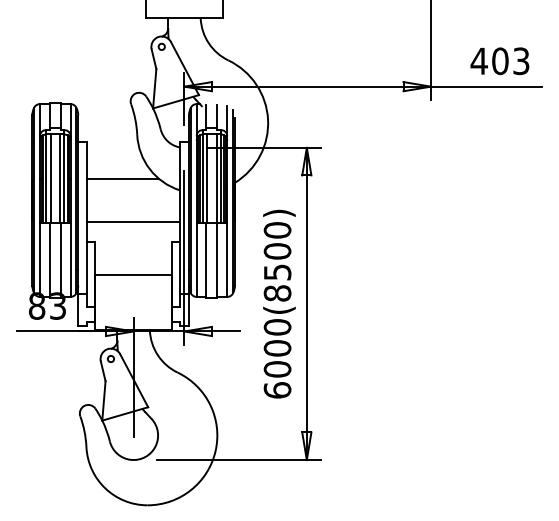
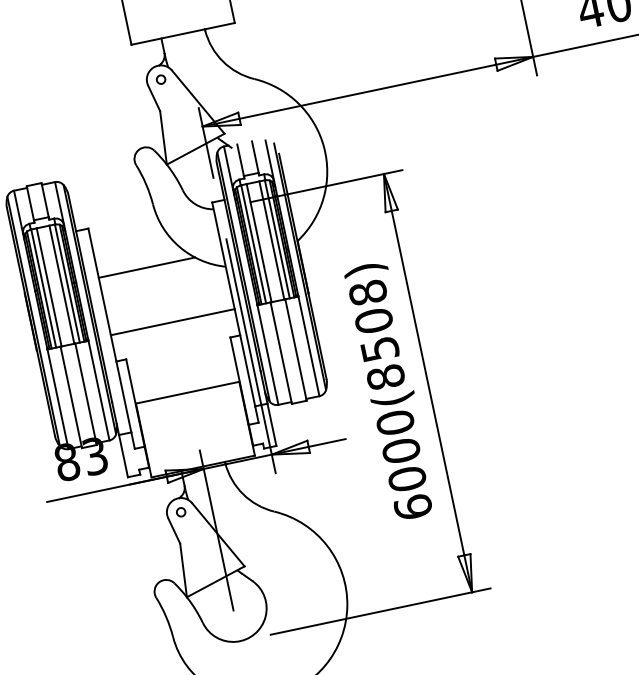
text: (277, 230) -> (367, 293), 6000(8500) -> 6000(8508)

